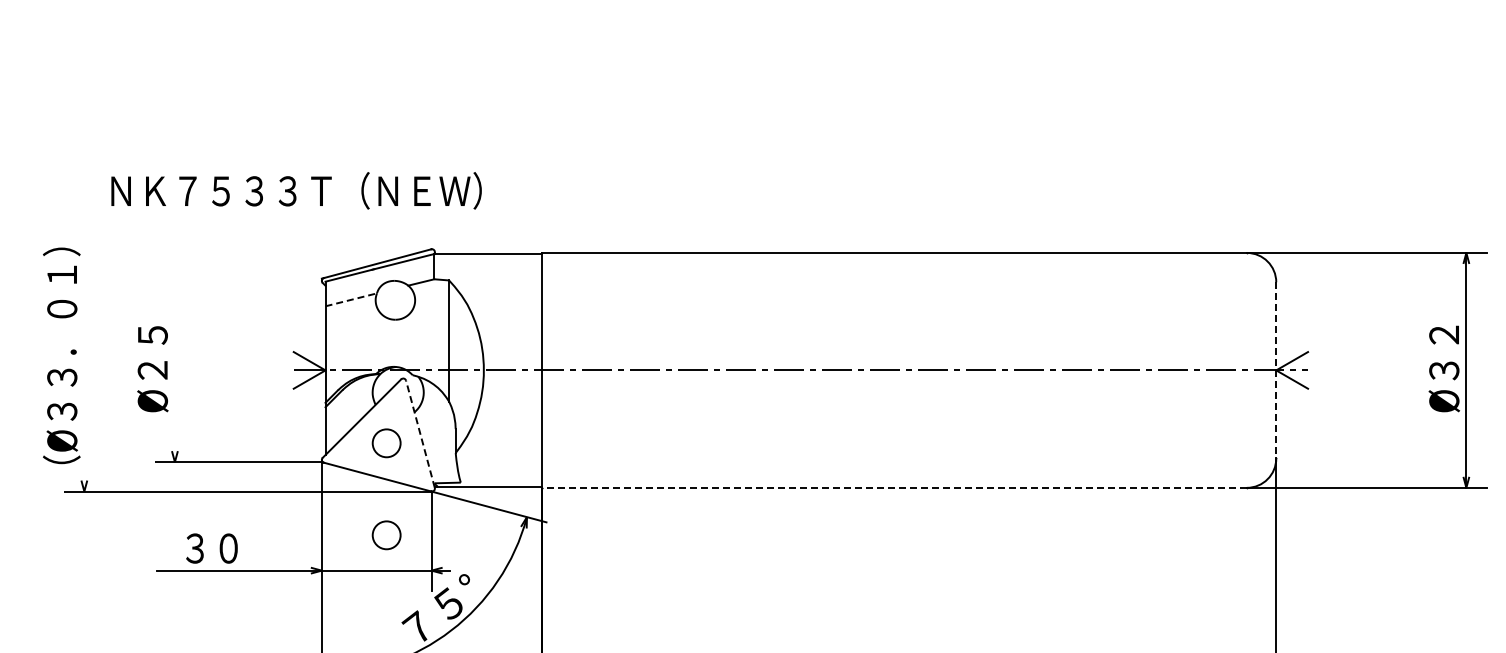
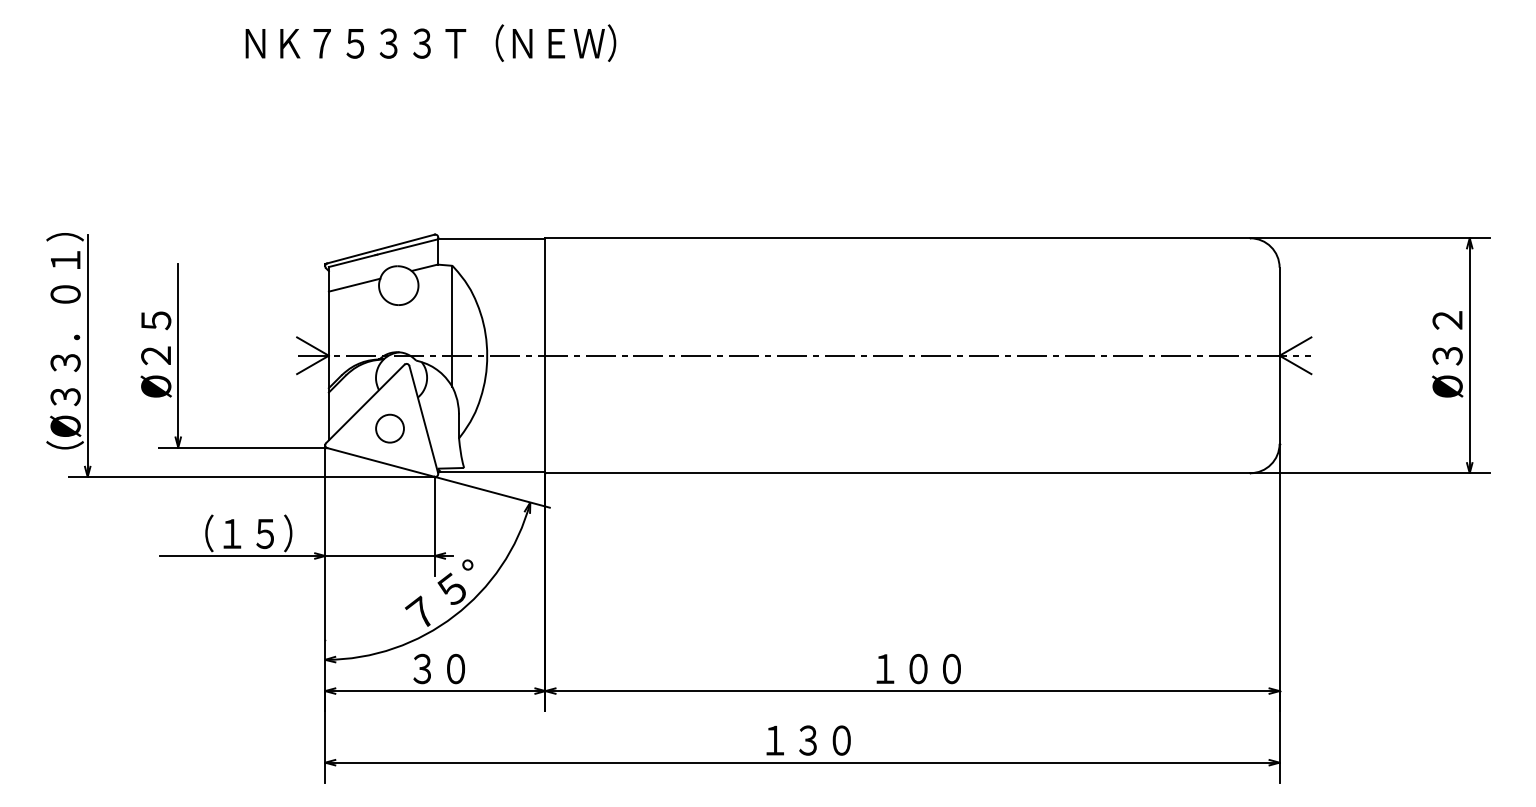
text: (296, 190) -> (430, 42), moved
line: (351, 300) -> (354, 285), dashed -> solid
line: (84, 370) -> (87, 355), added
line: (175, 370) -> (178, 355), added
line: (1276, 371) -> (1279, 356), dashed -> solid
line: (420, 434) -> (423, 419), dashed -> solid
line: (894, 488) -> (897, 473), dashed -> solid
circle: (386, 535) -> (389, 520), removed
text: (237, 548) -> (240, 533), ３０ -> （１５）

